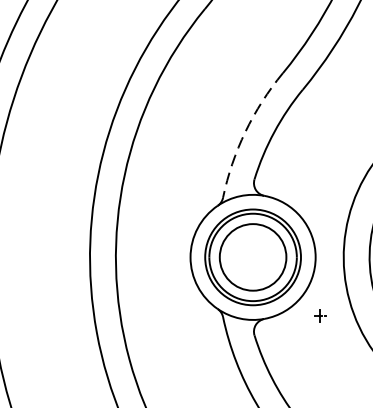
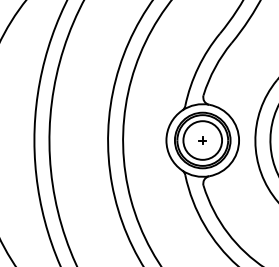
arc: (245, 131) -> (198, 67), dashed -> solid
part: (319, 315) -> (202, 140), moved

